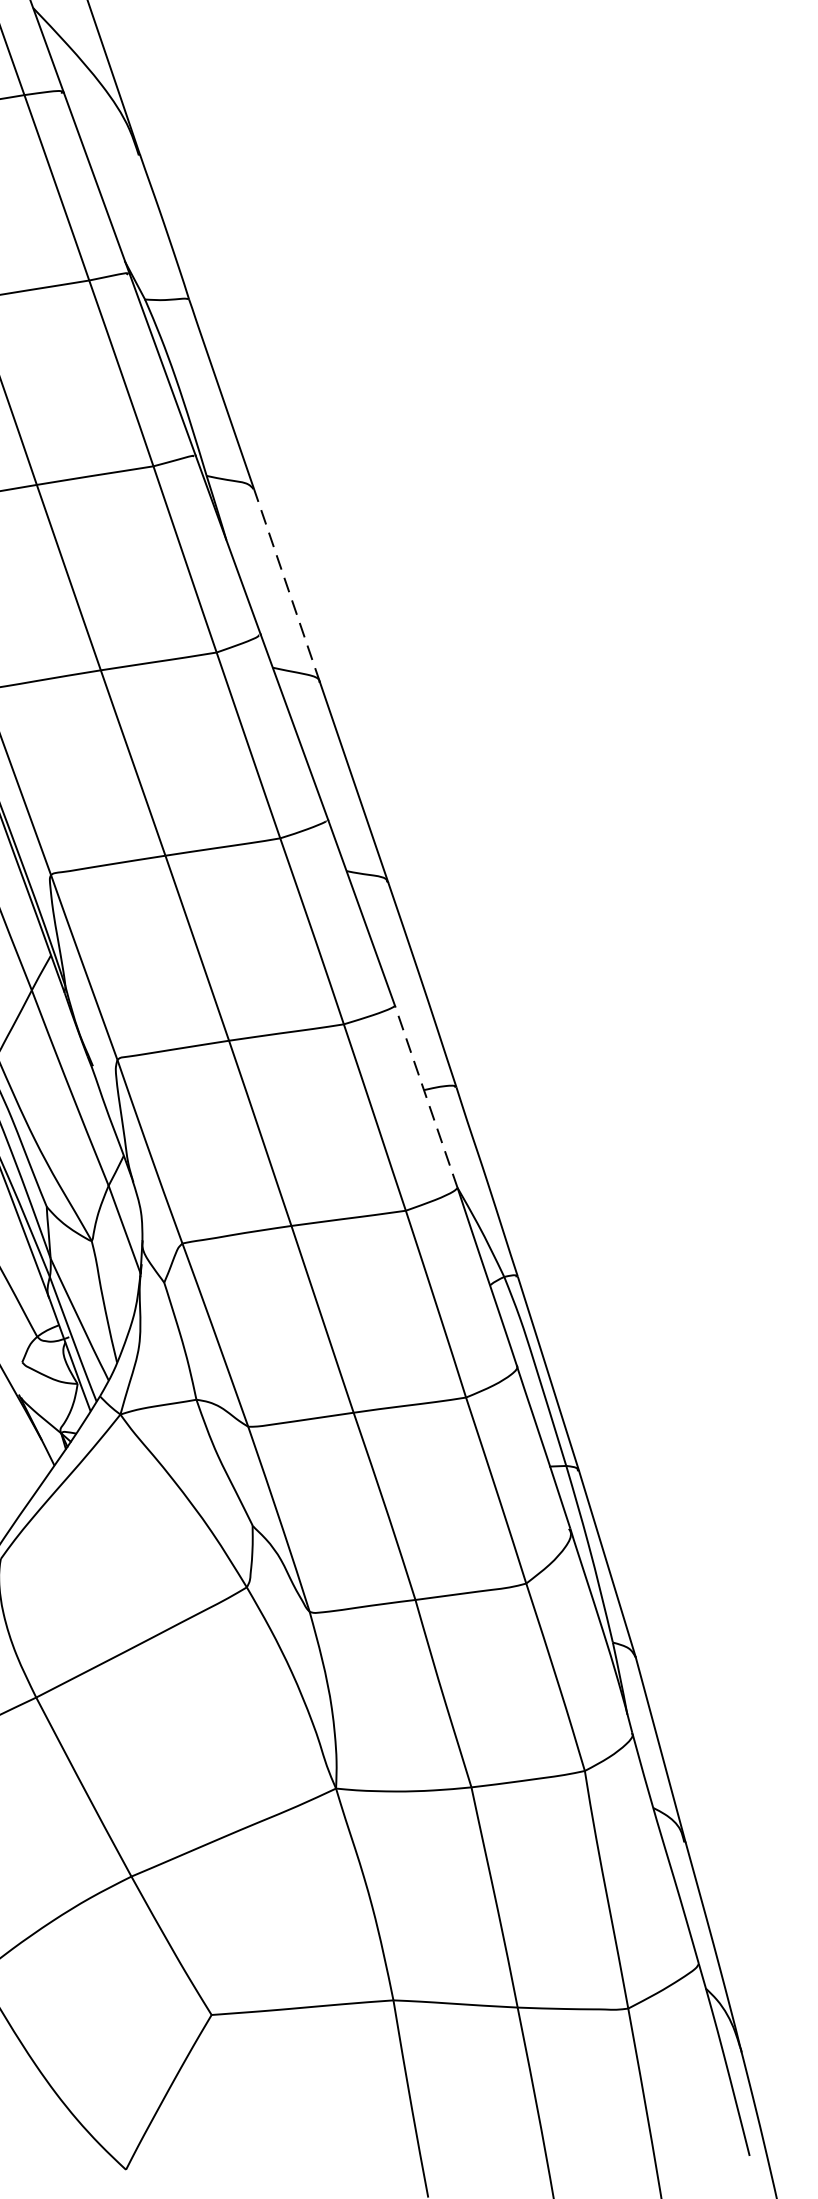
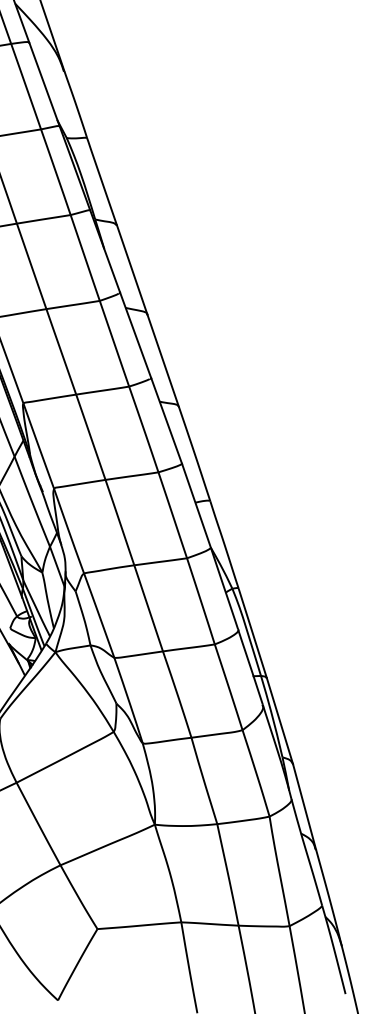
line: (287, 584) -> (132, 269), dashed -> solid
line: (426, 1096) -> (196, 505), dashed -> solid

